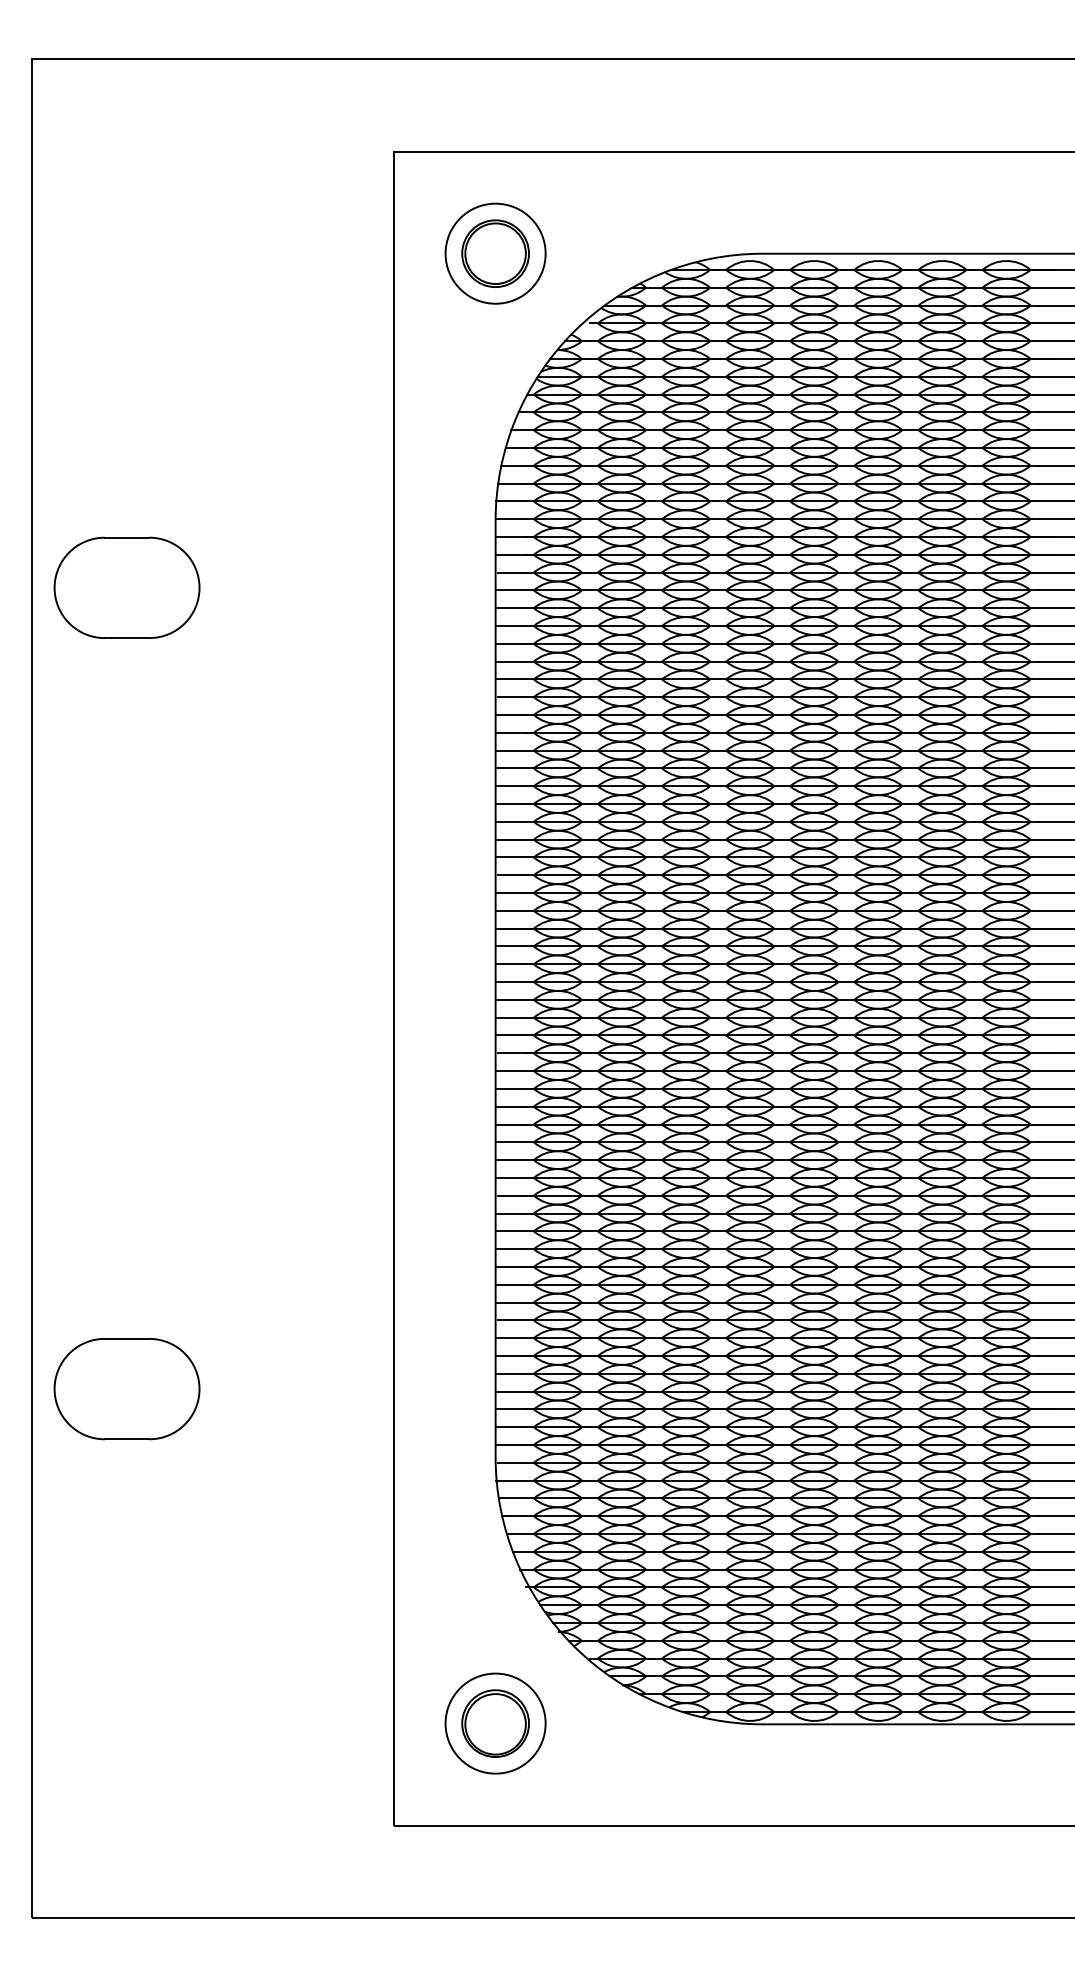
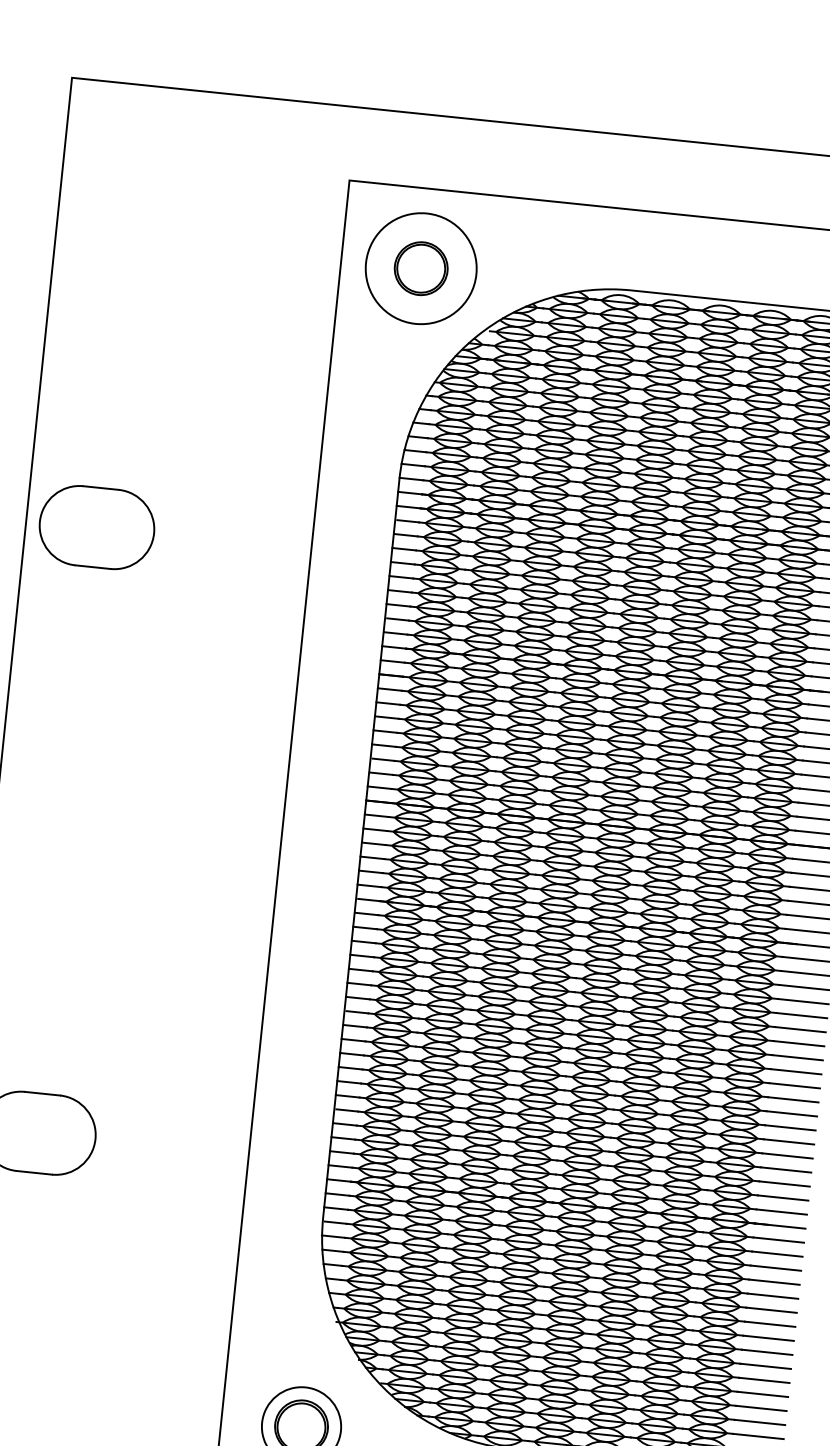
circle: (495, 253) -> (421, 268), size x1.4
part: (126, 587) -> (96, 527), moved

